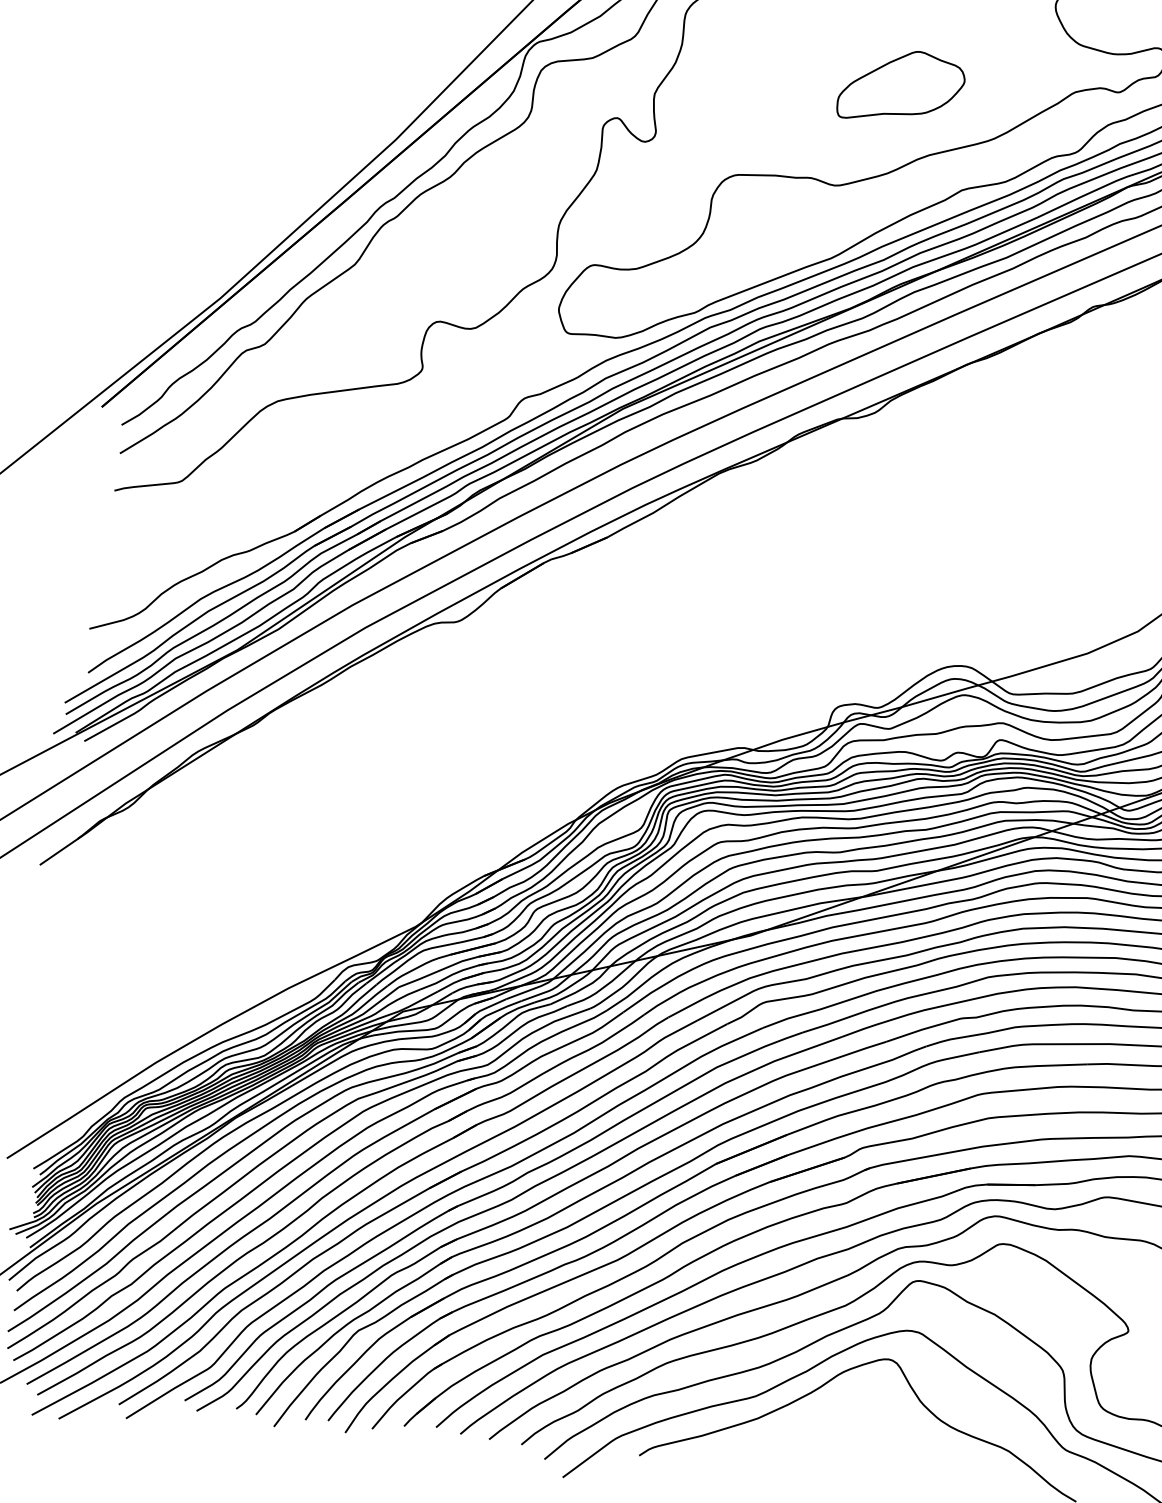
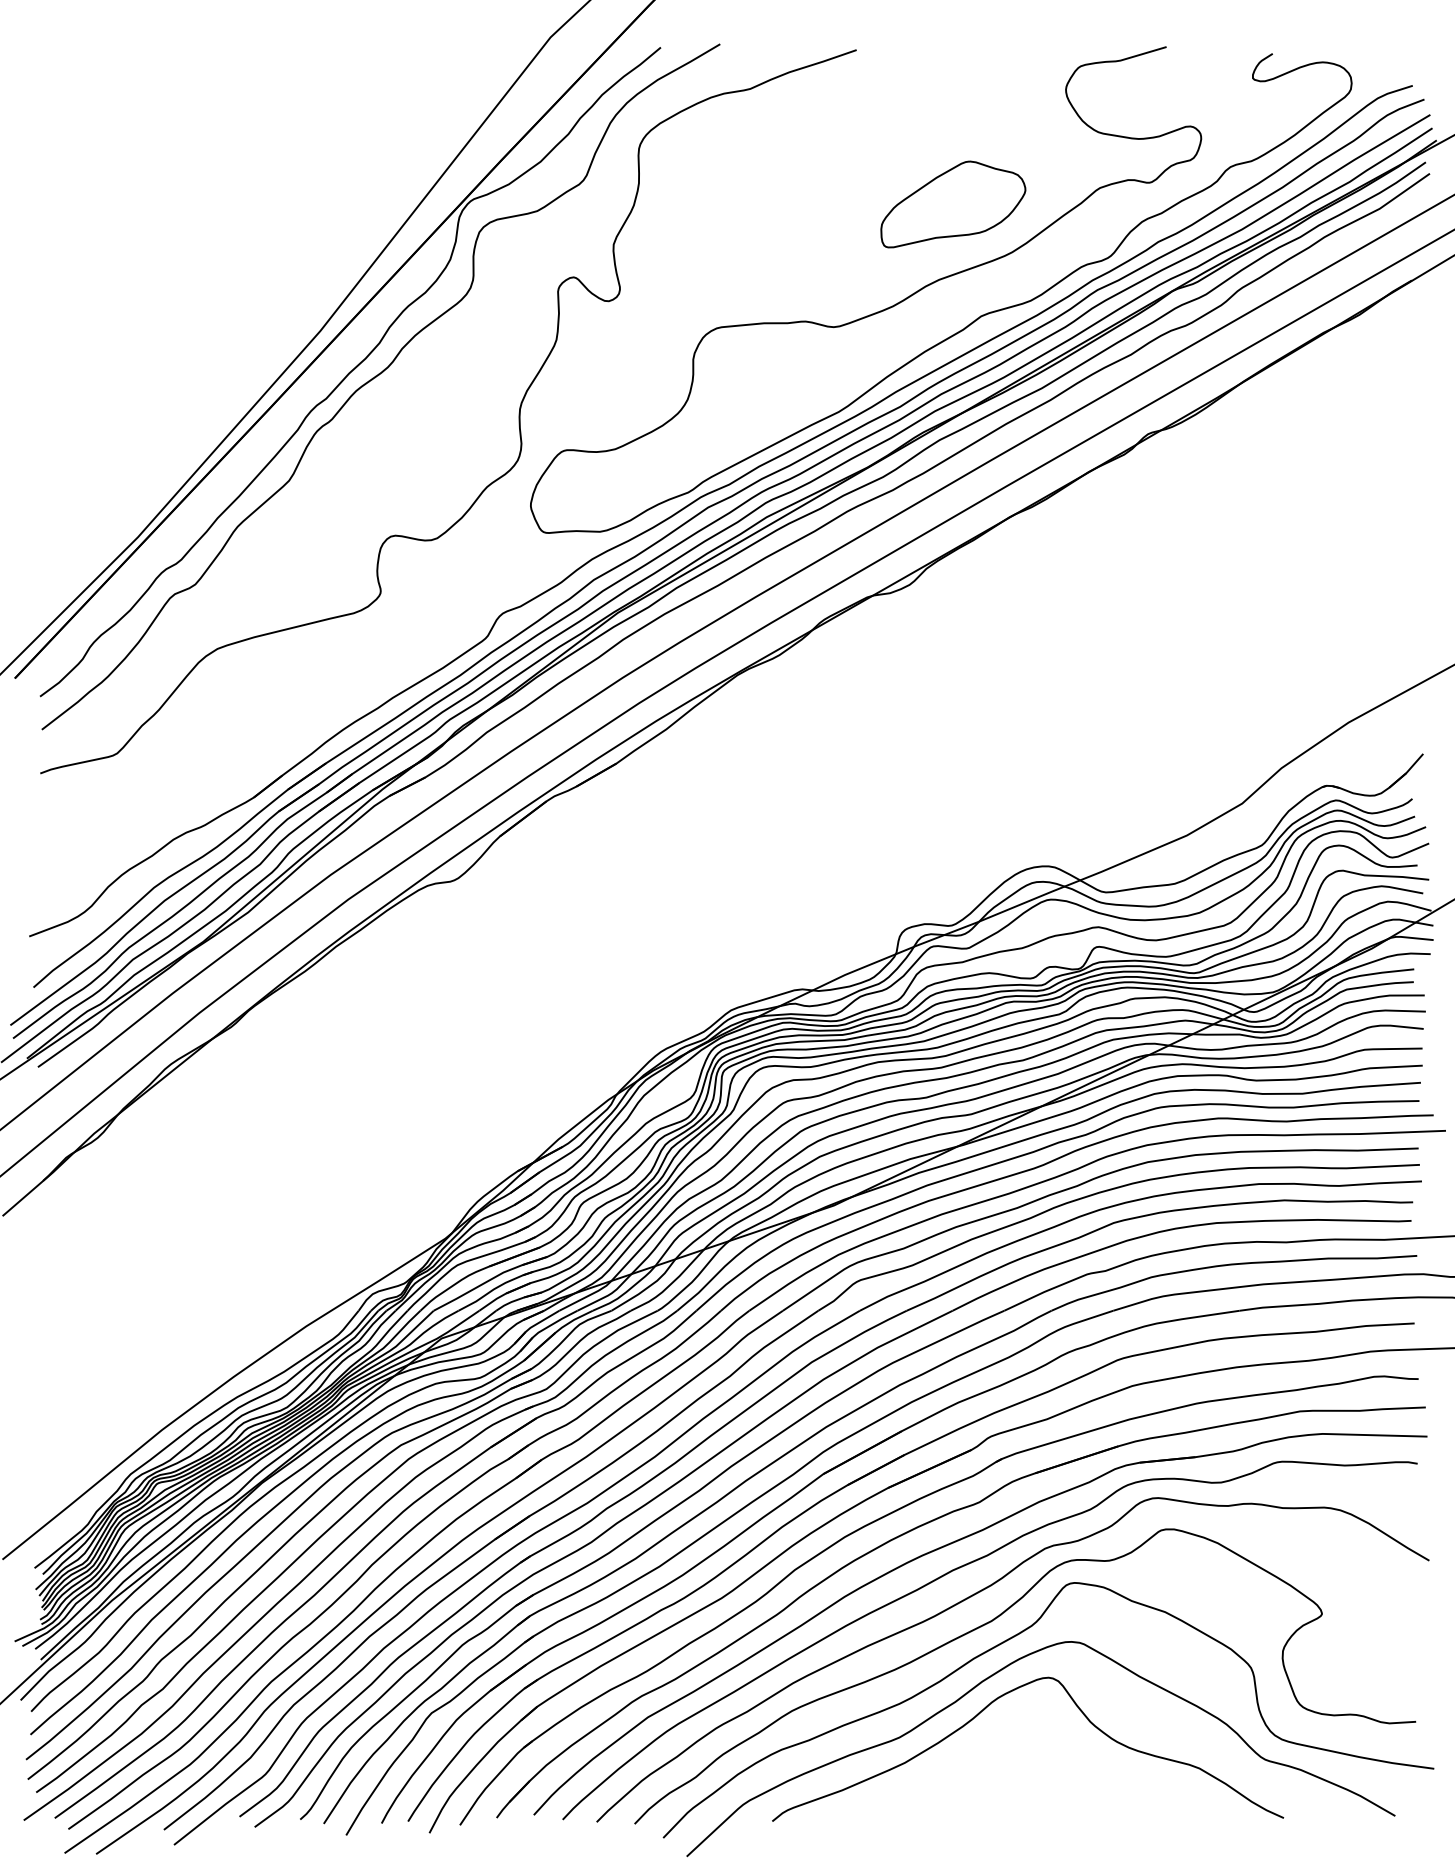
part: (901, 87) -> (953, 204), moved

